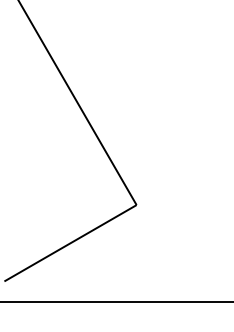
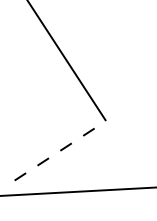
line: (70, 243) -> (60, 150), solid -> dashed

